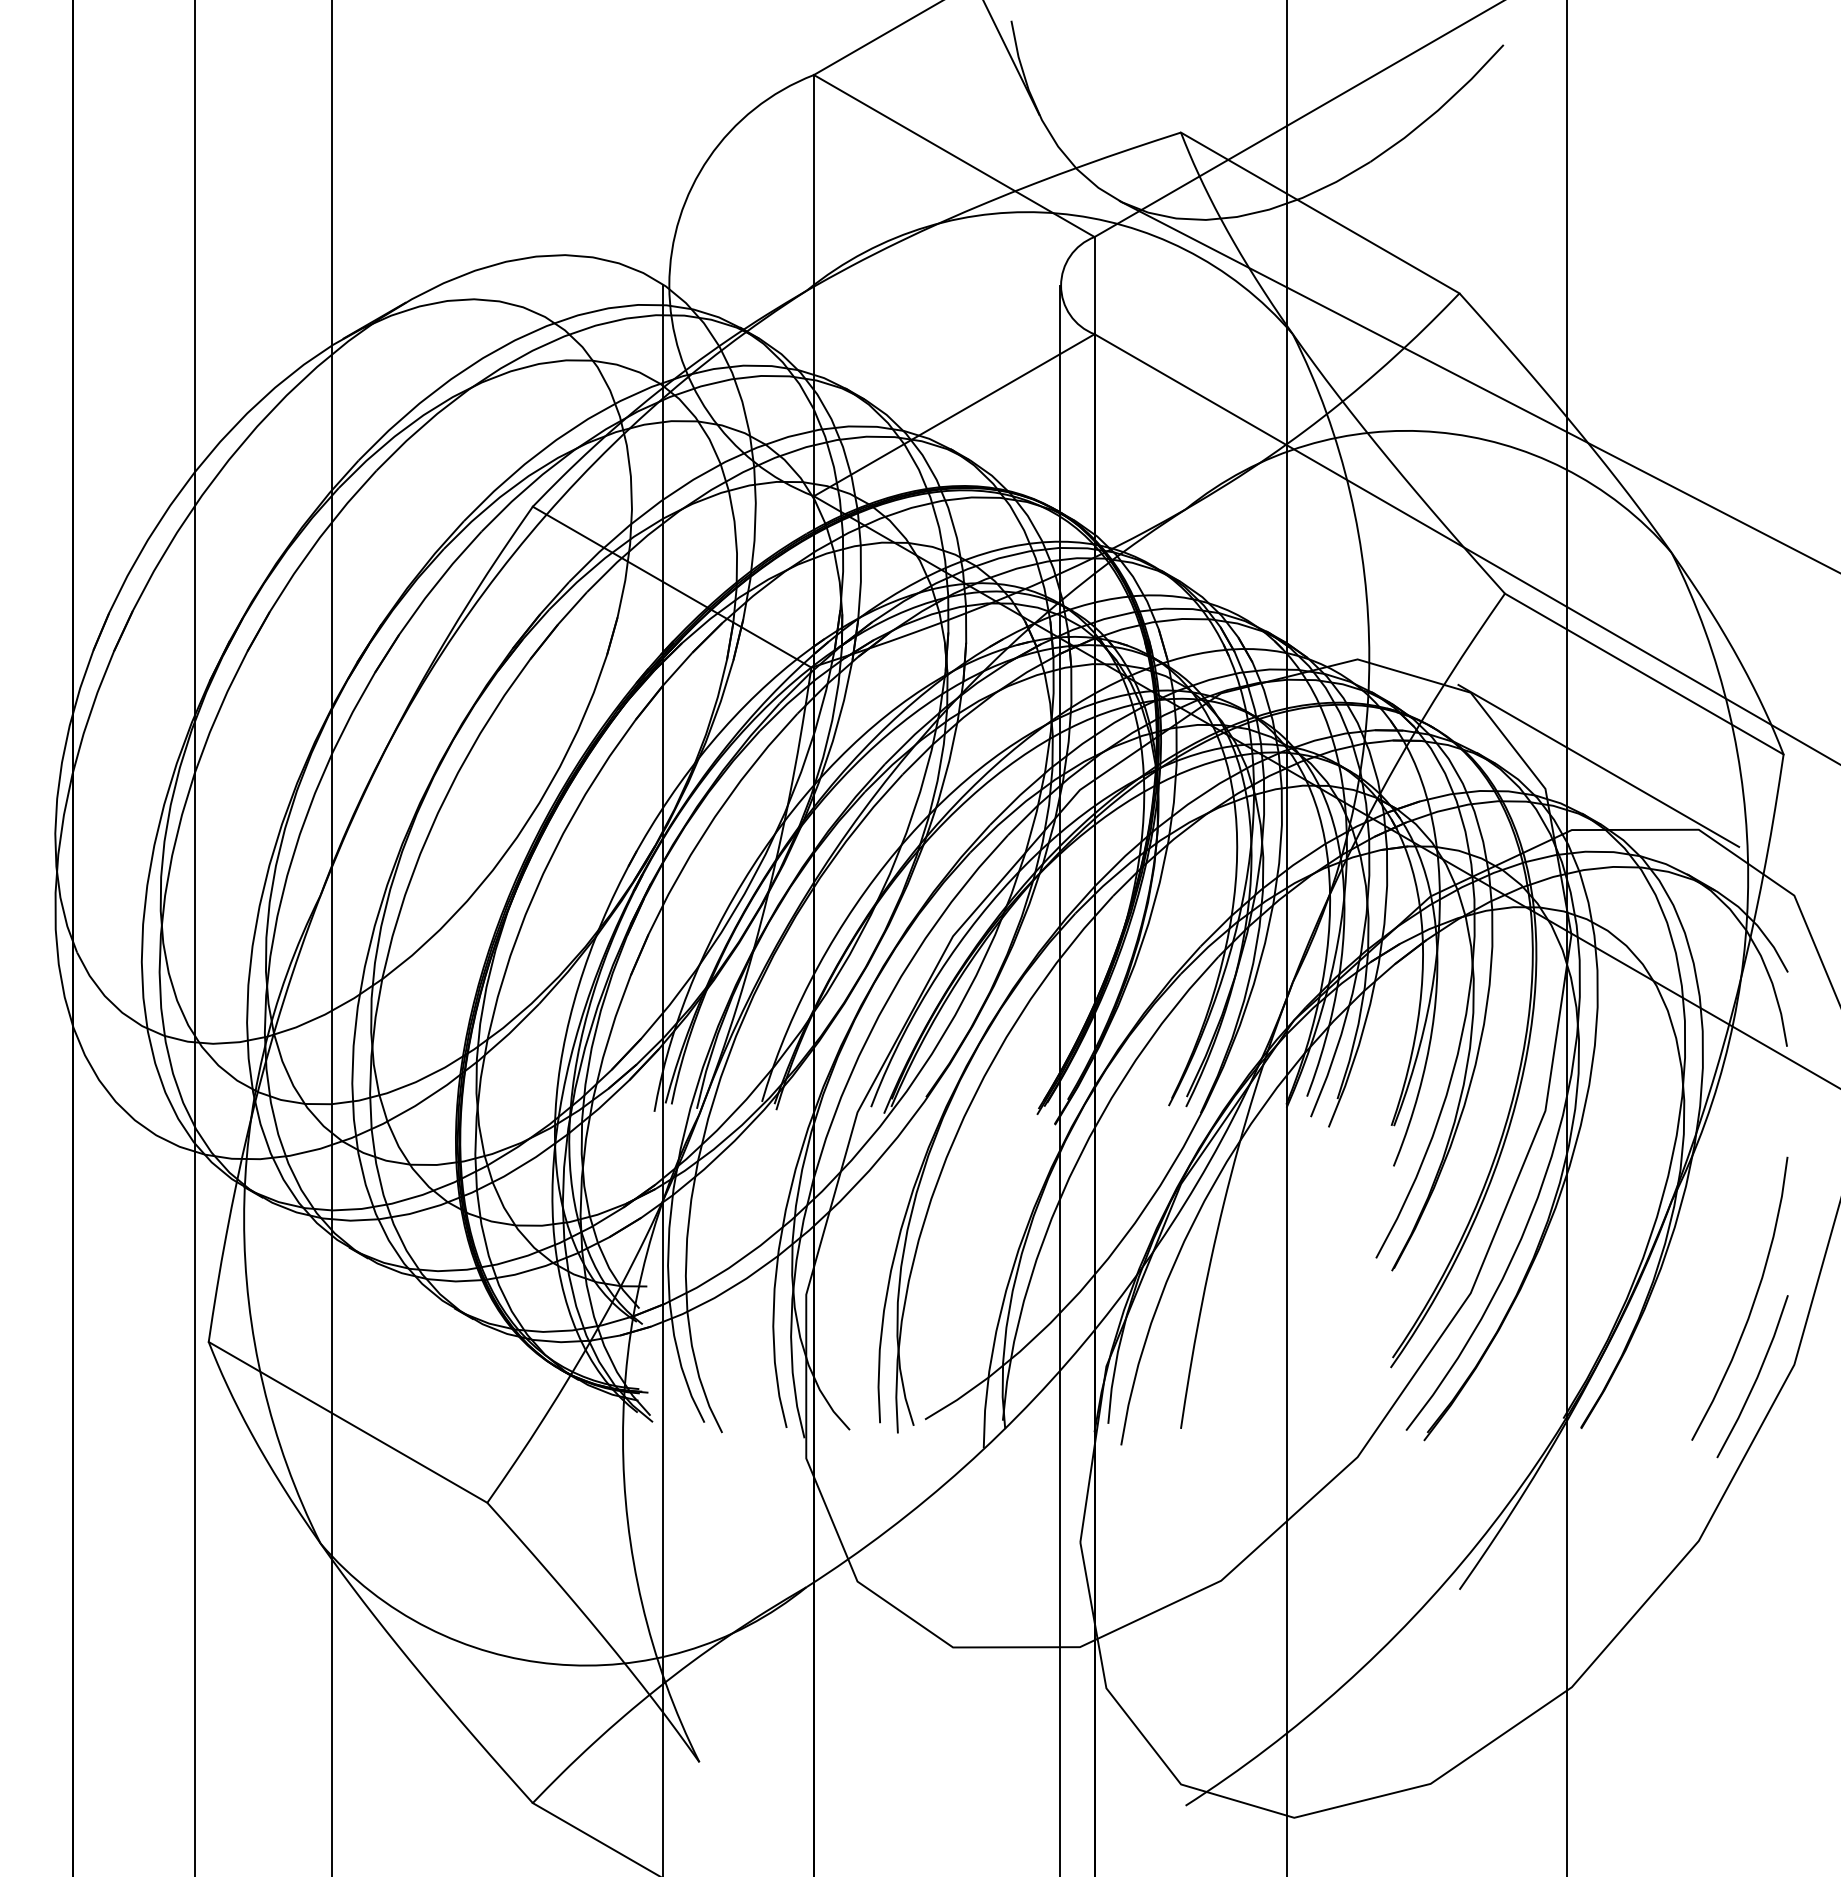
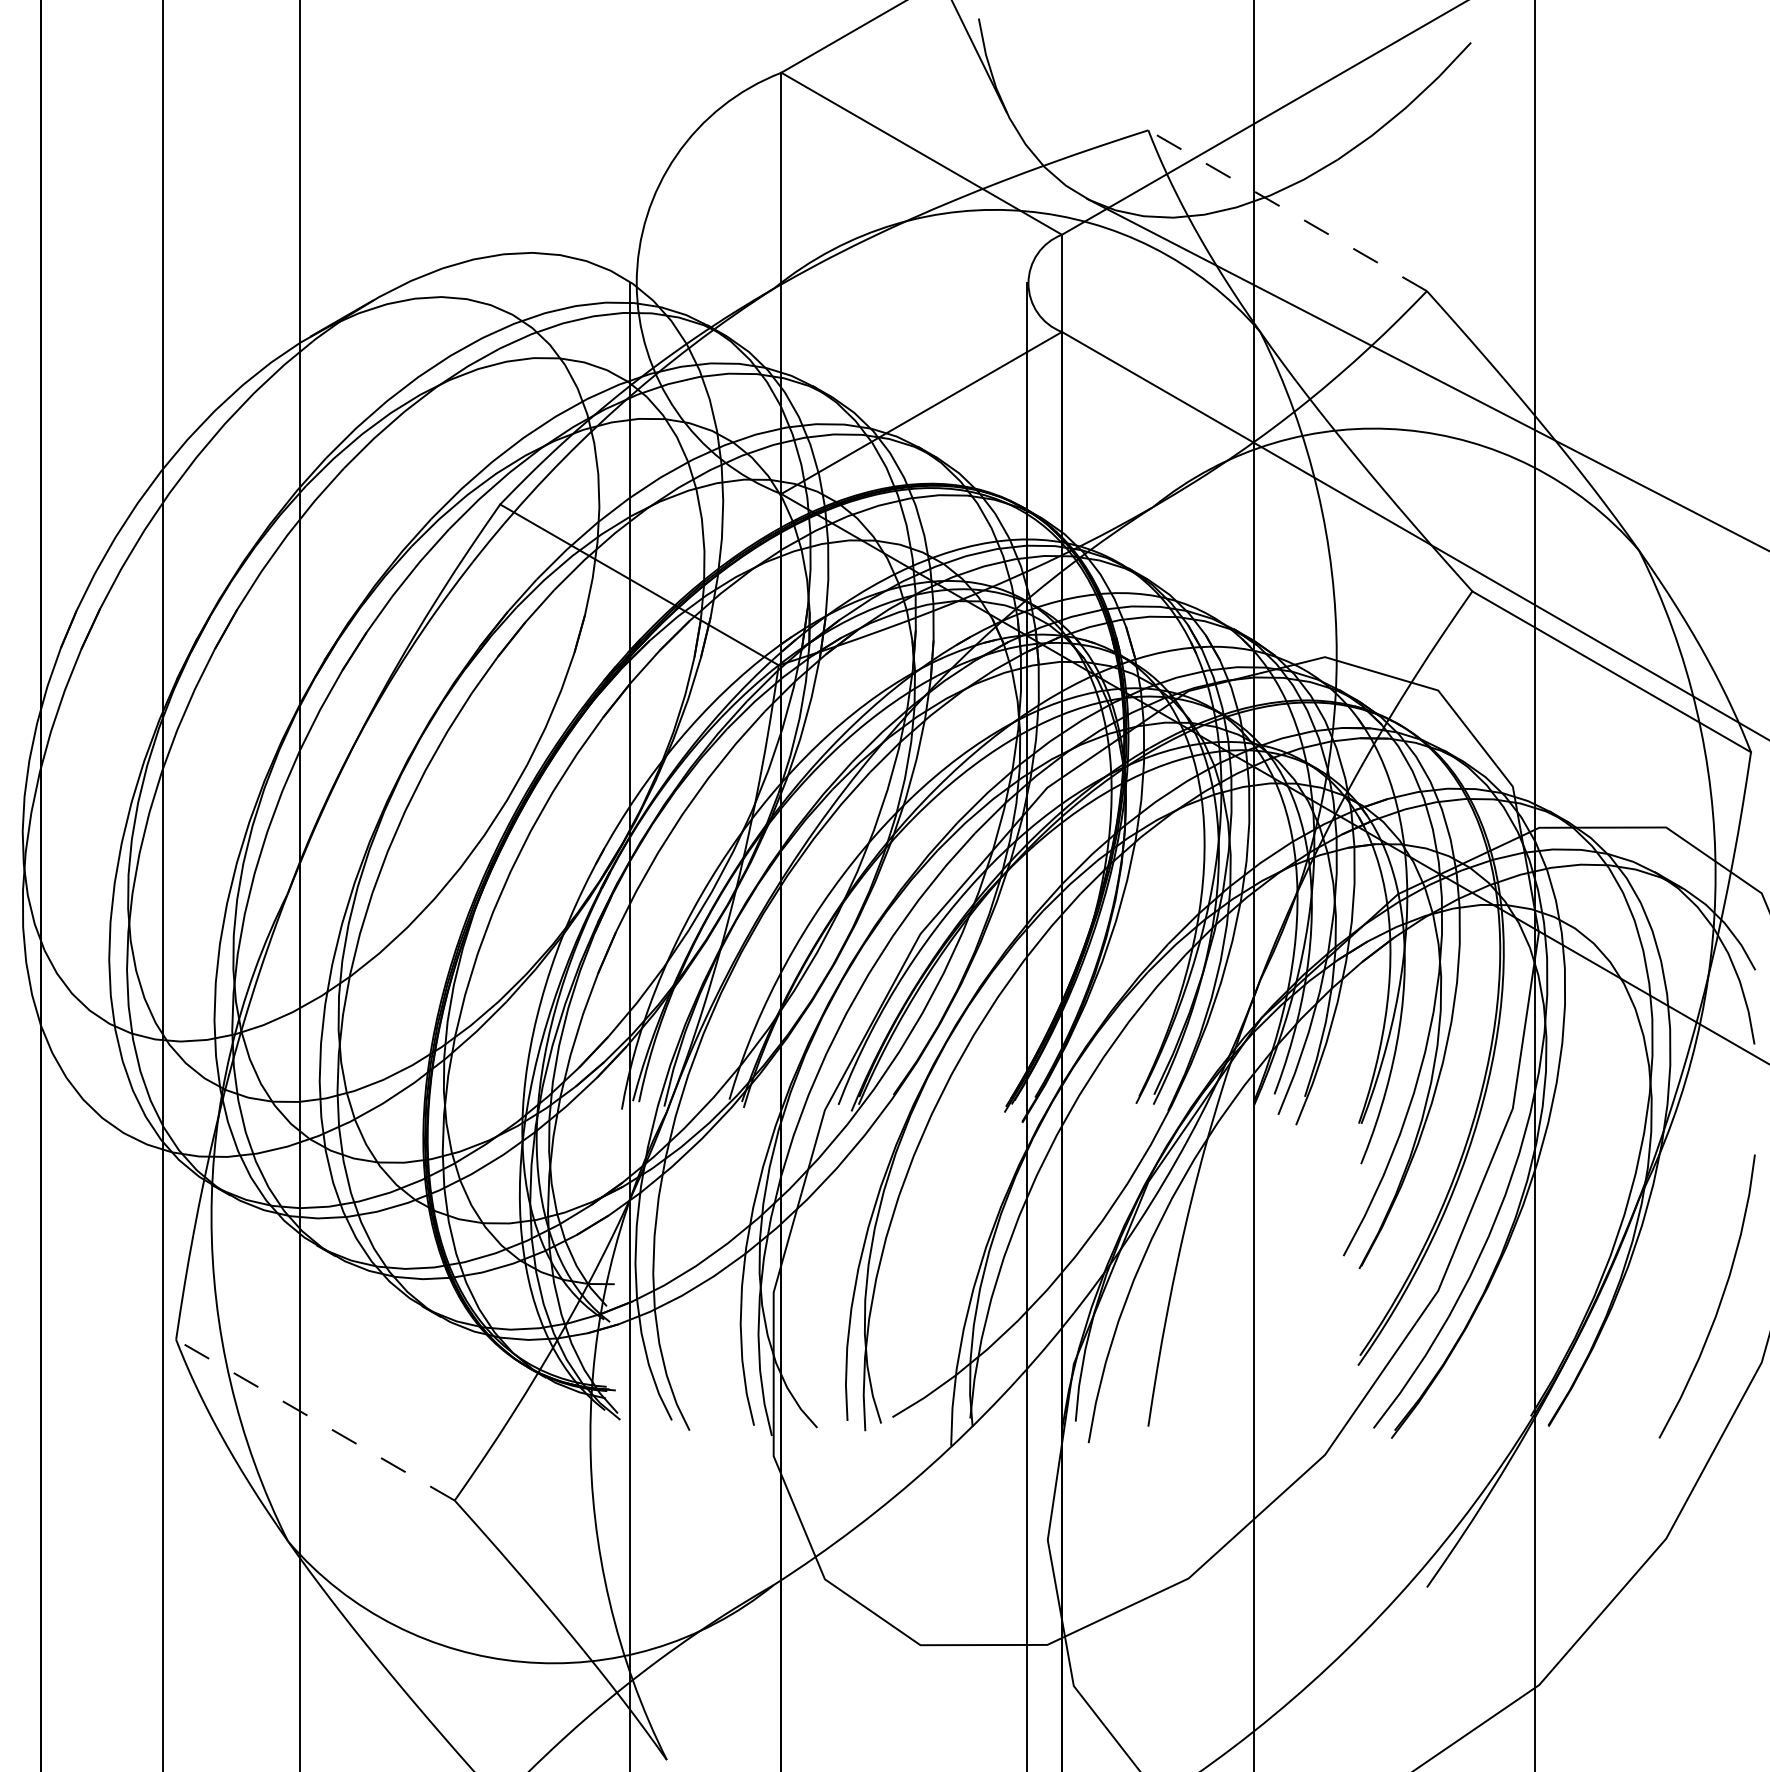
line: (1320, 213) -> (1287, 211), solid -> dashed
line: (1598, 765) -> (1565, 763), removed
line: (1755, 1378) -> (1722, 1376), removed
line: (348, 1422) -> (315, 1420), solid -> dashed

